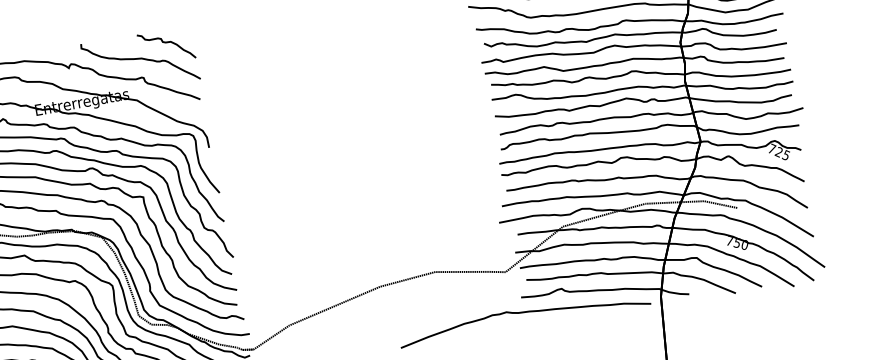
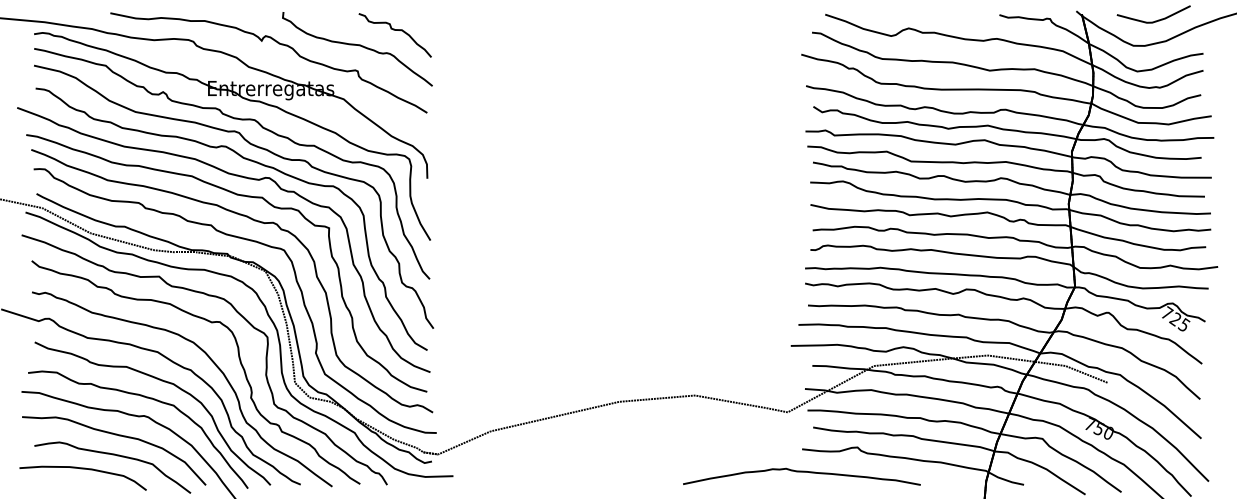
part: (524, 317) -> (801, 476), size x0.7

